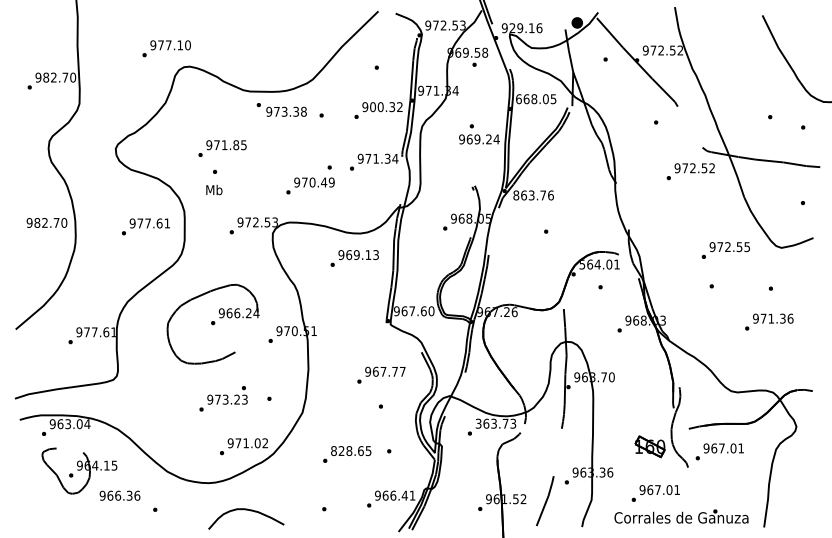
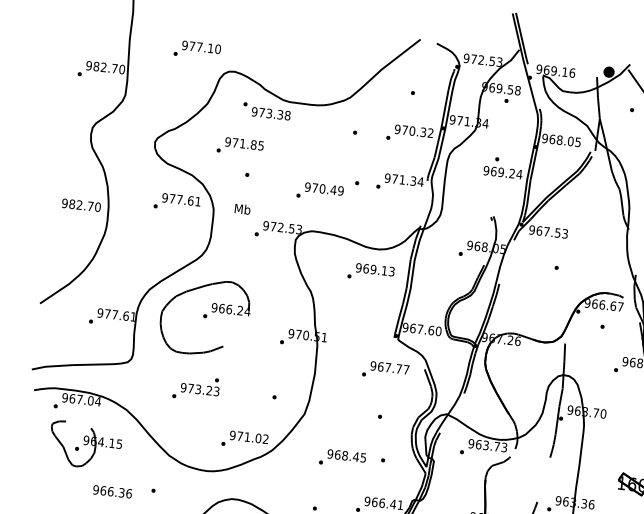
text: (512, 28) -> (546, 70), 929.16 -> 969.16
text: (166, 48) -> (197, 49), moved
text: (518, 99) -> (544, 138), 668.05 -> 968.05
text: (372, 107) -> (404, 130), 900.32 -> 970.32
text: (281, 109) -> (266, 110), moved
text: (222, 148) -> (240, 146), moved
text: (310, 185) -> (320, 191), moved
text: (214, 189) -> (242, 208), moved
text: (533, 195) -> (548, 232), 863.76 -> 967.53
text: (145, 226) -> (176, 202), moved
text: (599, 264) -> (603, 305), 564.01 -> 966.67
part: (212, 323) -> (204, 316), moved
text: (381, 374) -> (385, 370), moved
text: (223, 398) -> (196, 388), moved
text: (478, 423) -> (471, 443), 363.73 -> 963.73
text: (68, 424) -> (80, 399), 963.04 -> 967.04
text: (347, 451) -> (343, 456), 828.65 -> 968.45
text: (119, 495) -> (112, 491), moved

